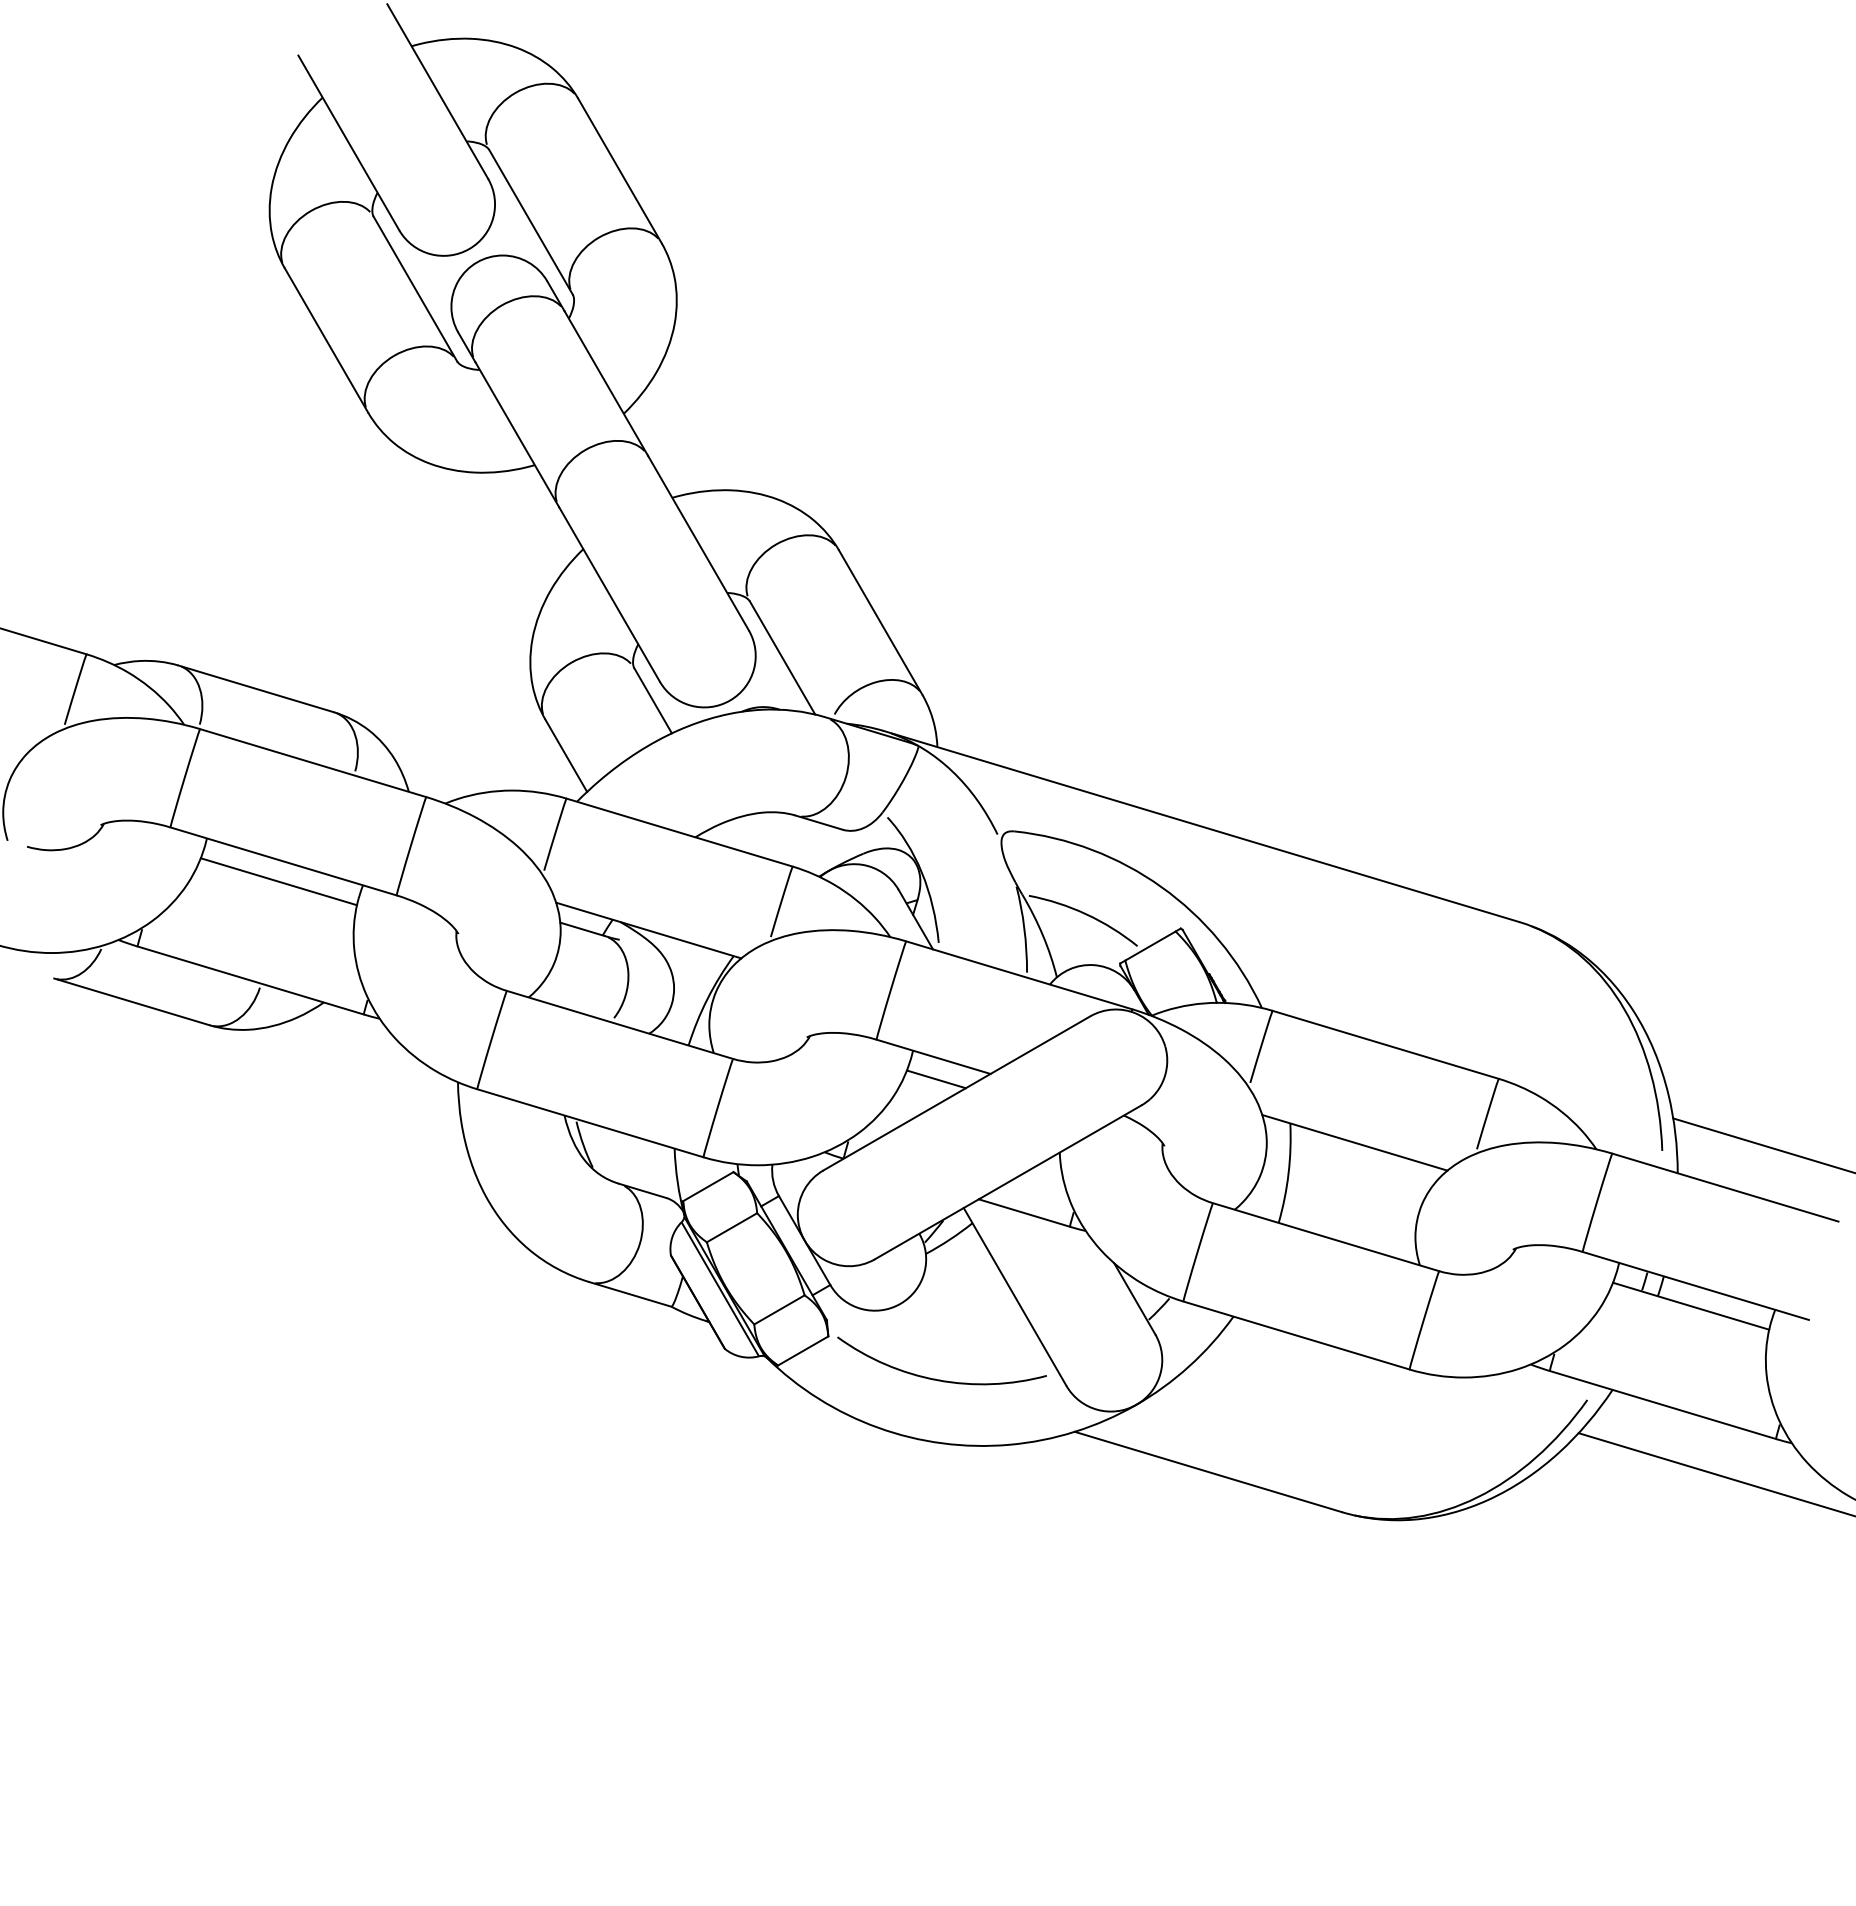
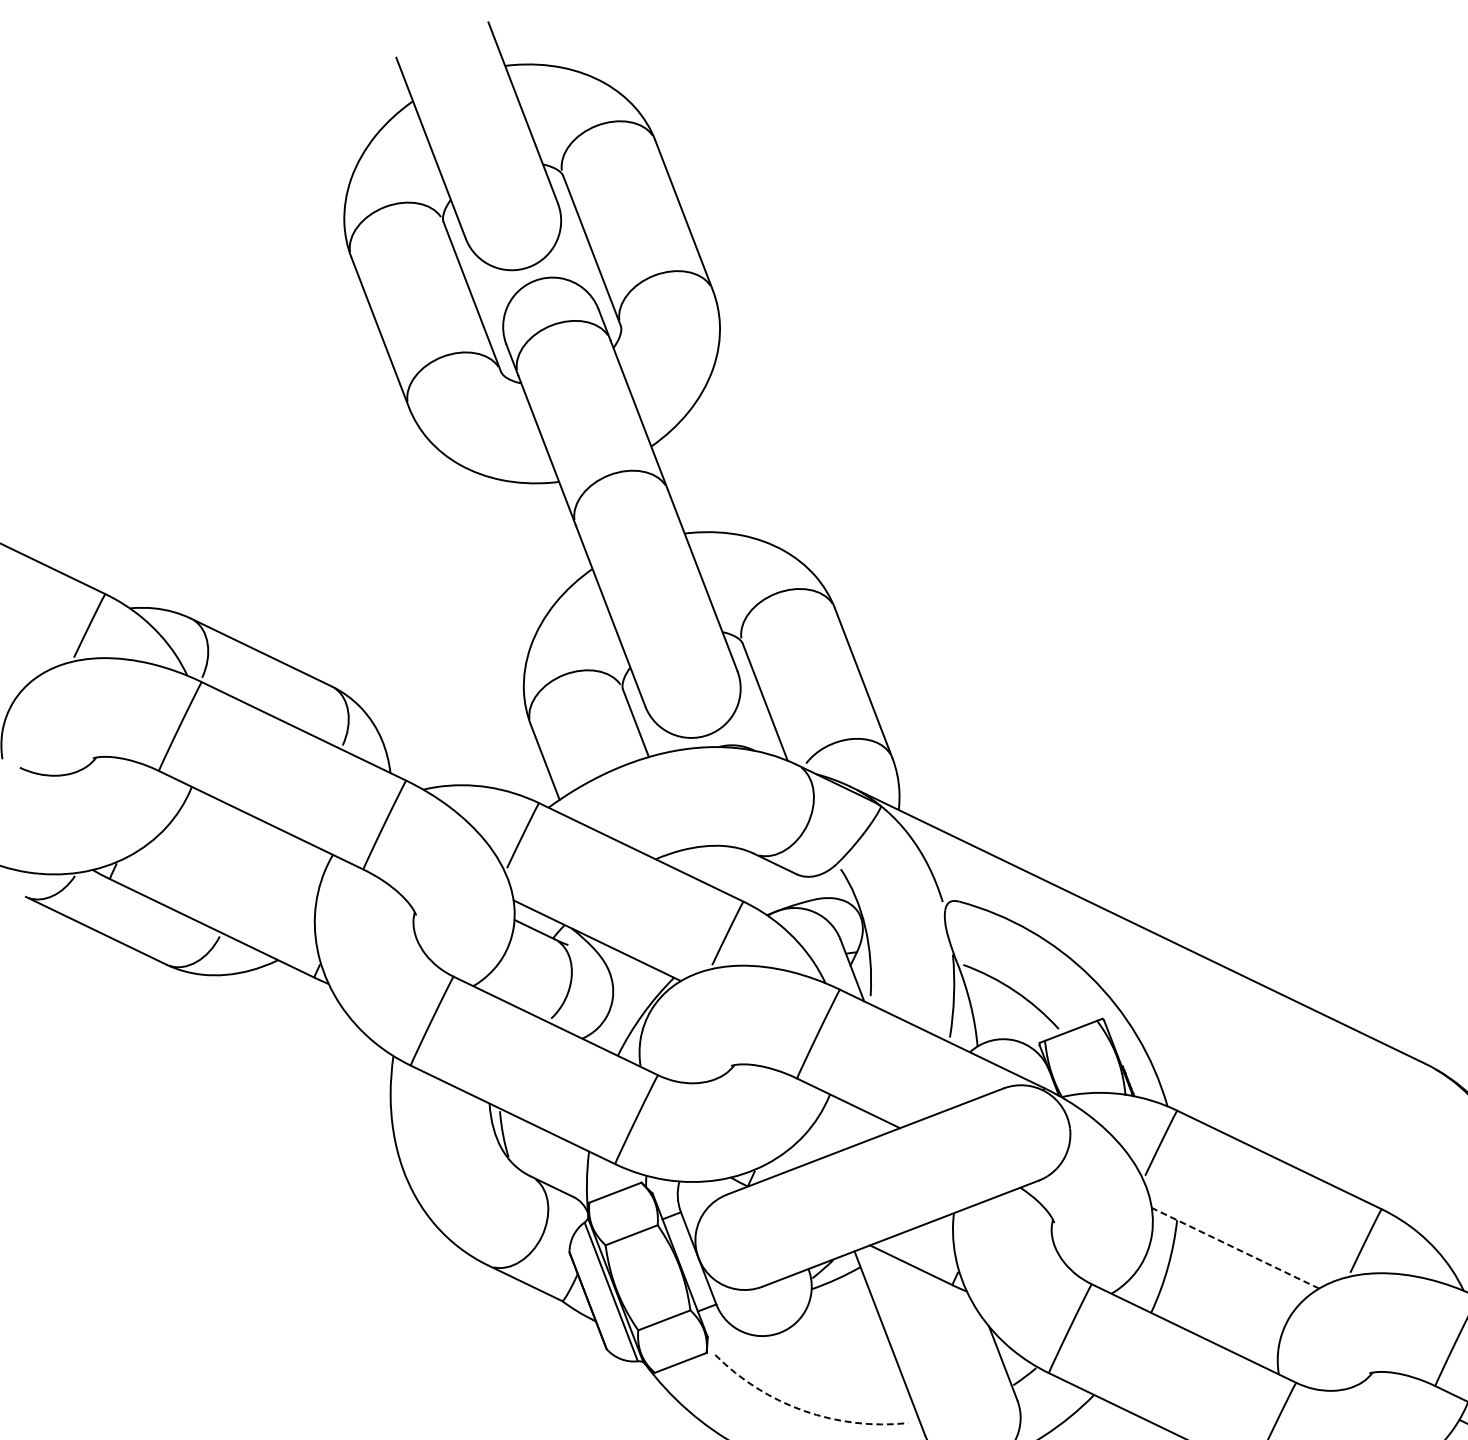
line: (278, 881) -> (253, 838), removed
line: (935, 1079) -> (847, 1125), removed
line: (1354, 1142) -> (1235, 1247), solid -> dashed
arc: (937, 1380) -> (803, 1411), solid -> dashed

